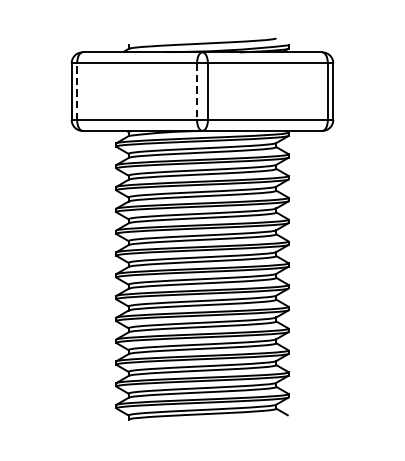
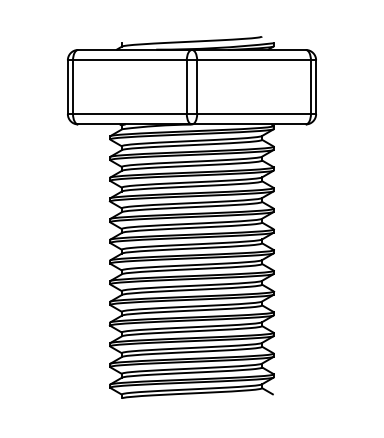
line: (77, 91) -> (73, 87), dashed -> solid
line: (196, 91) -> (186, 87), dashed -> solid

